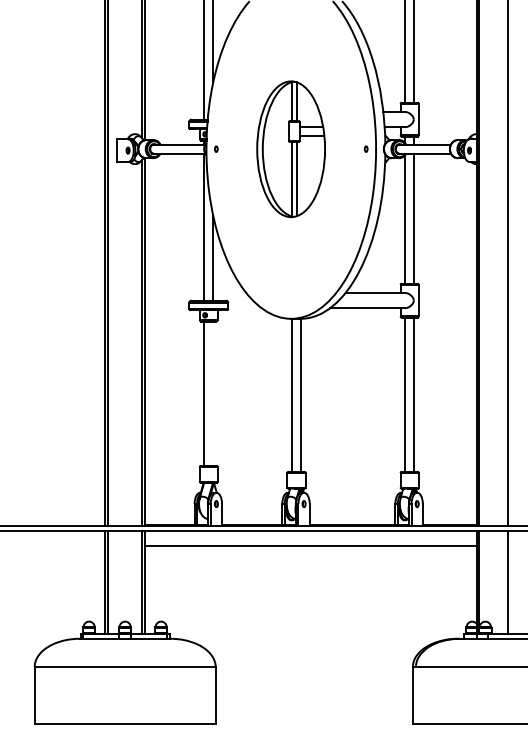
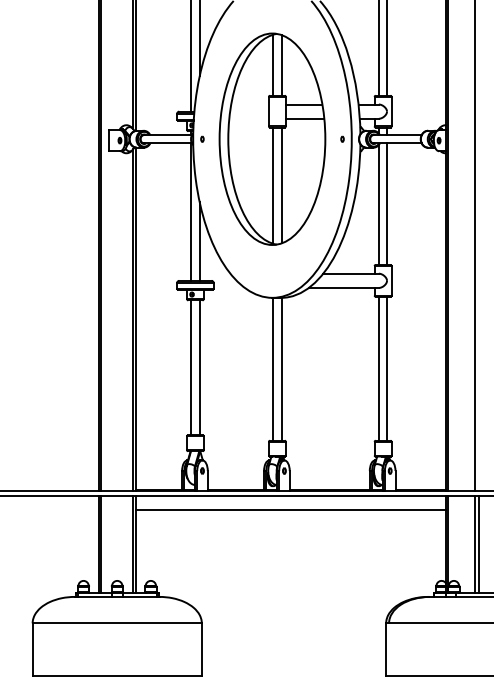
part: (290, 149) -> (271, 139), size x1.67
line: (213, 393) -> (199, 367), added
line: (512, 582) -> (479, 544), added

